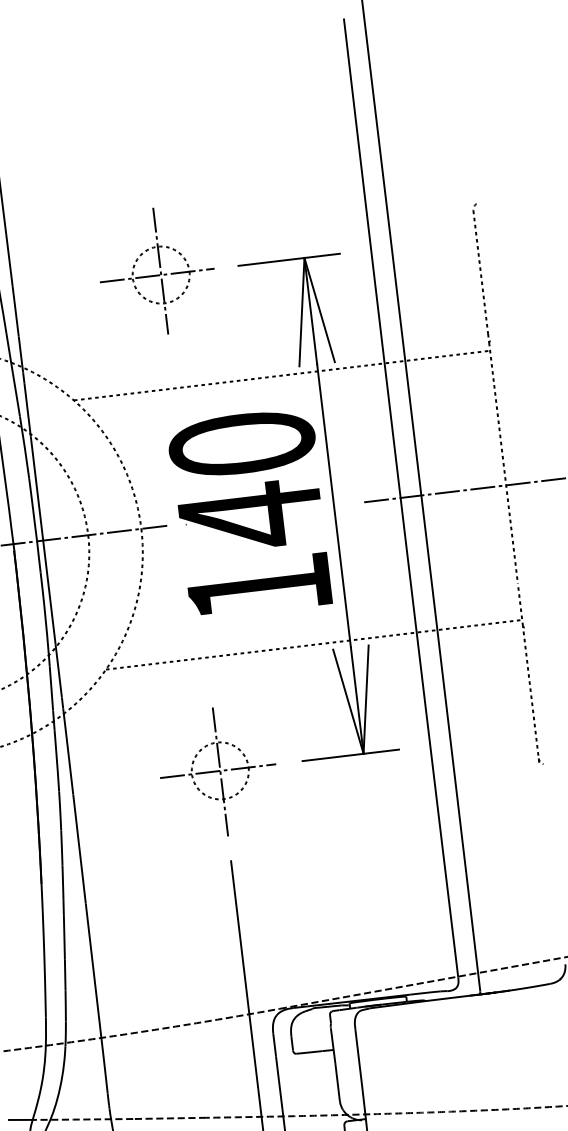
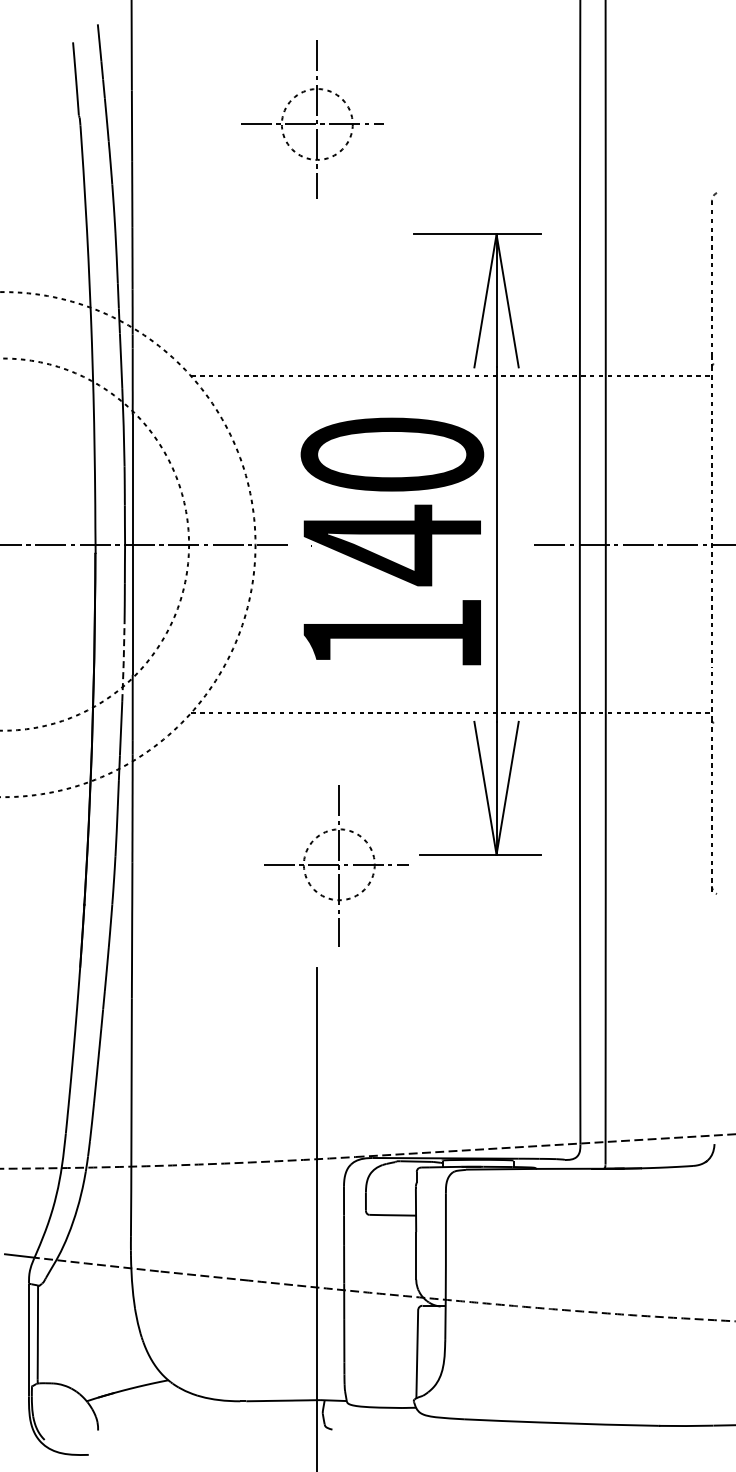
part: (156, 271) -> (312, 119), moved
line: (47, 635) -> (123, 662), solid -> dashed
part: (218, 771) -> (336, 865), moved

